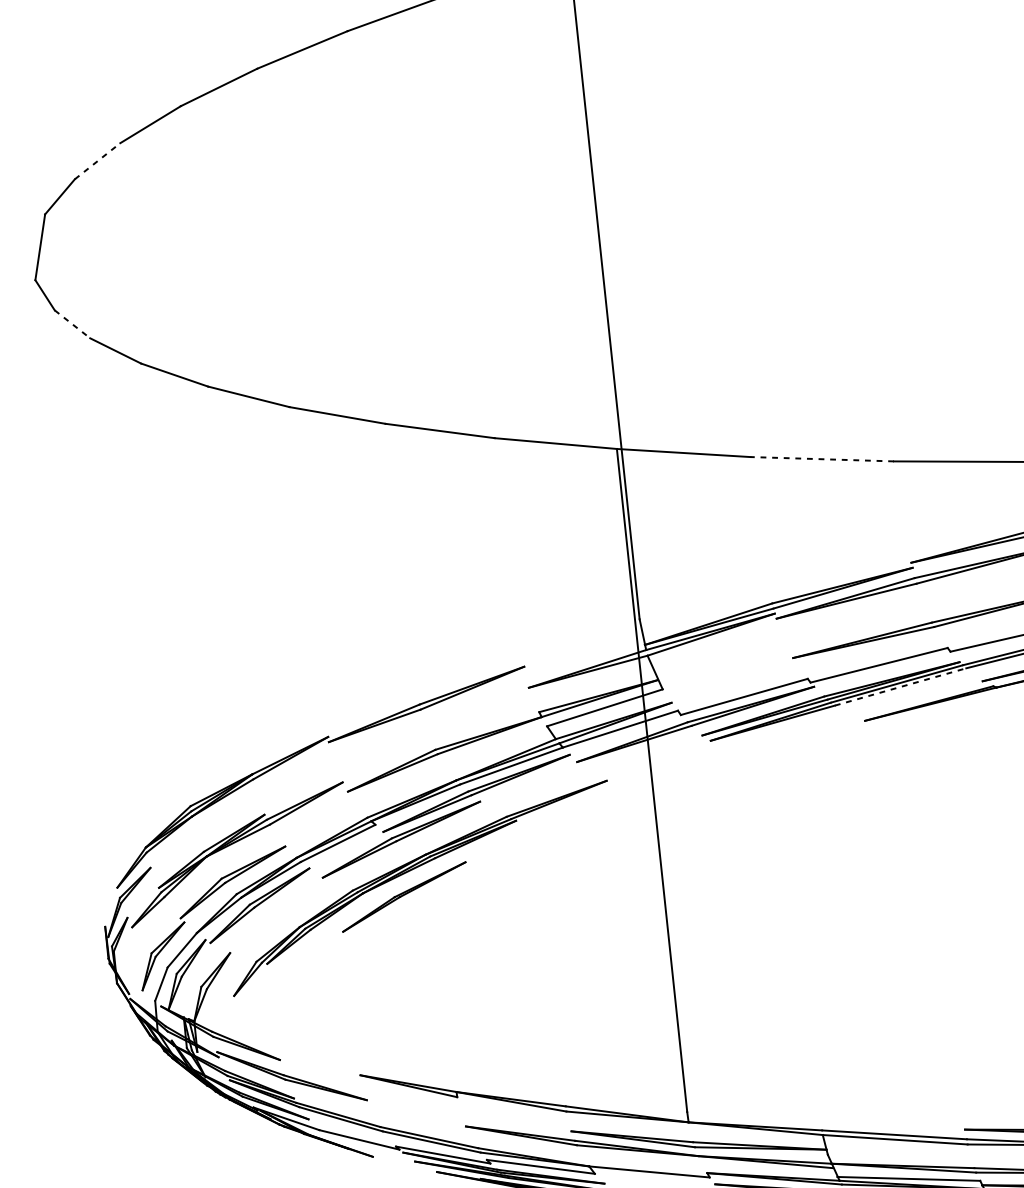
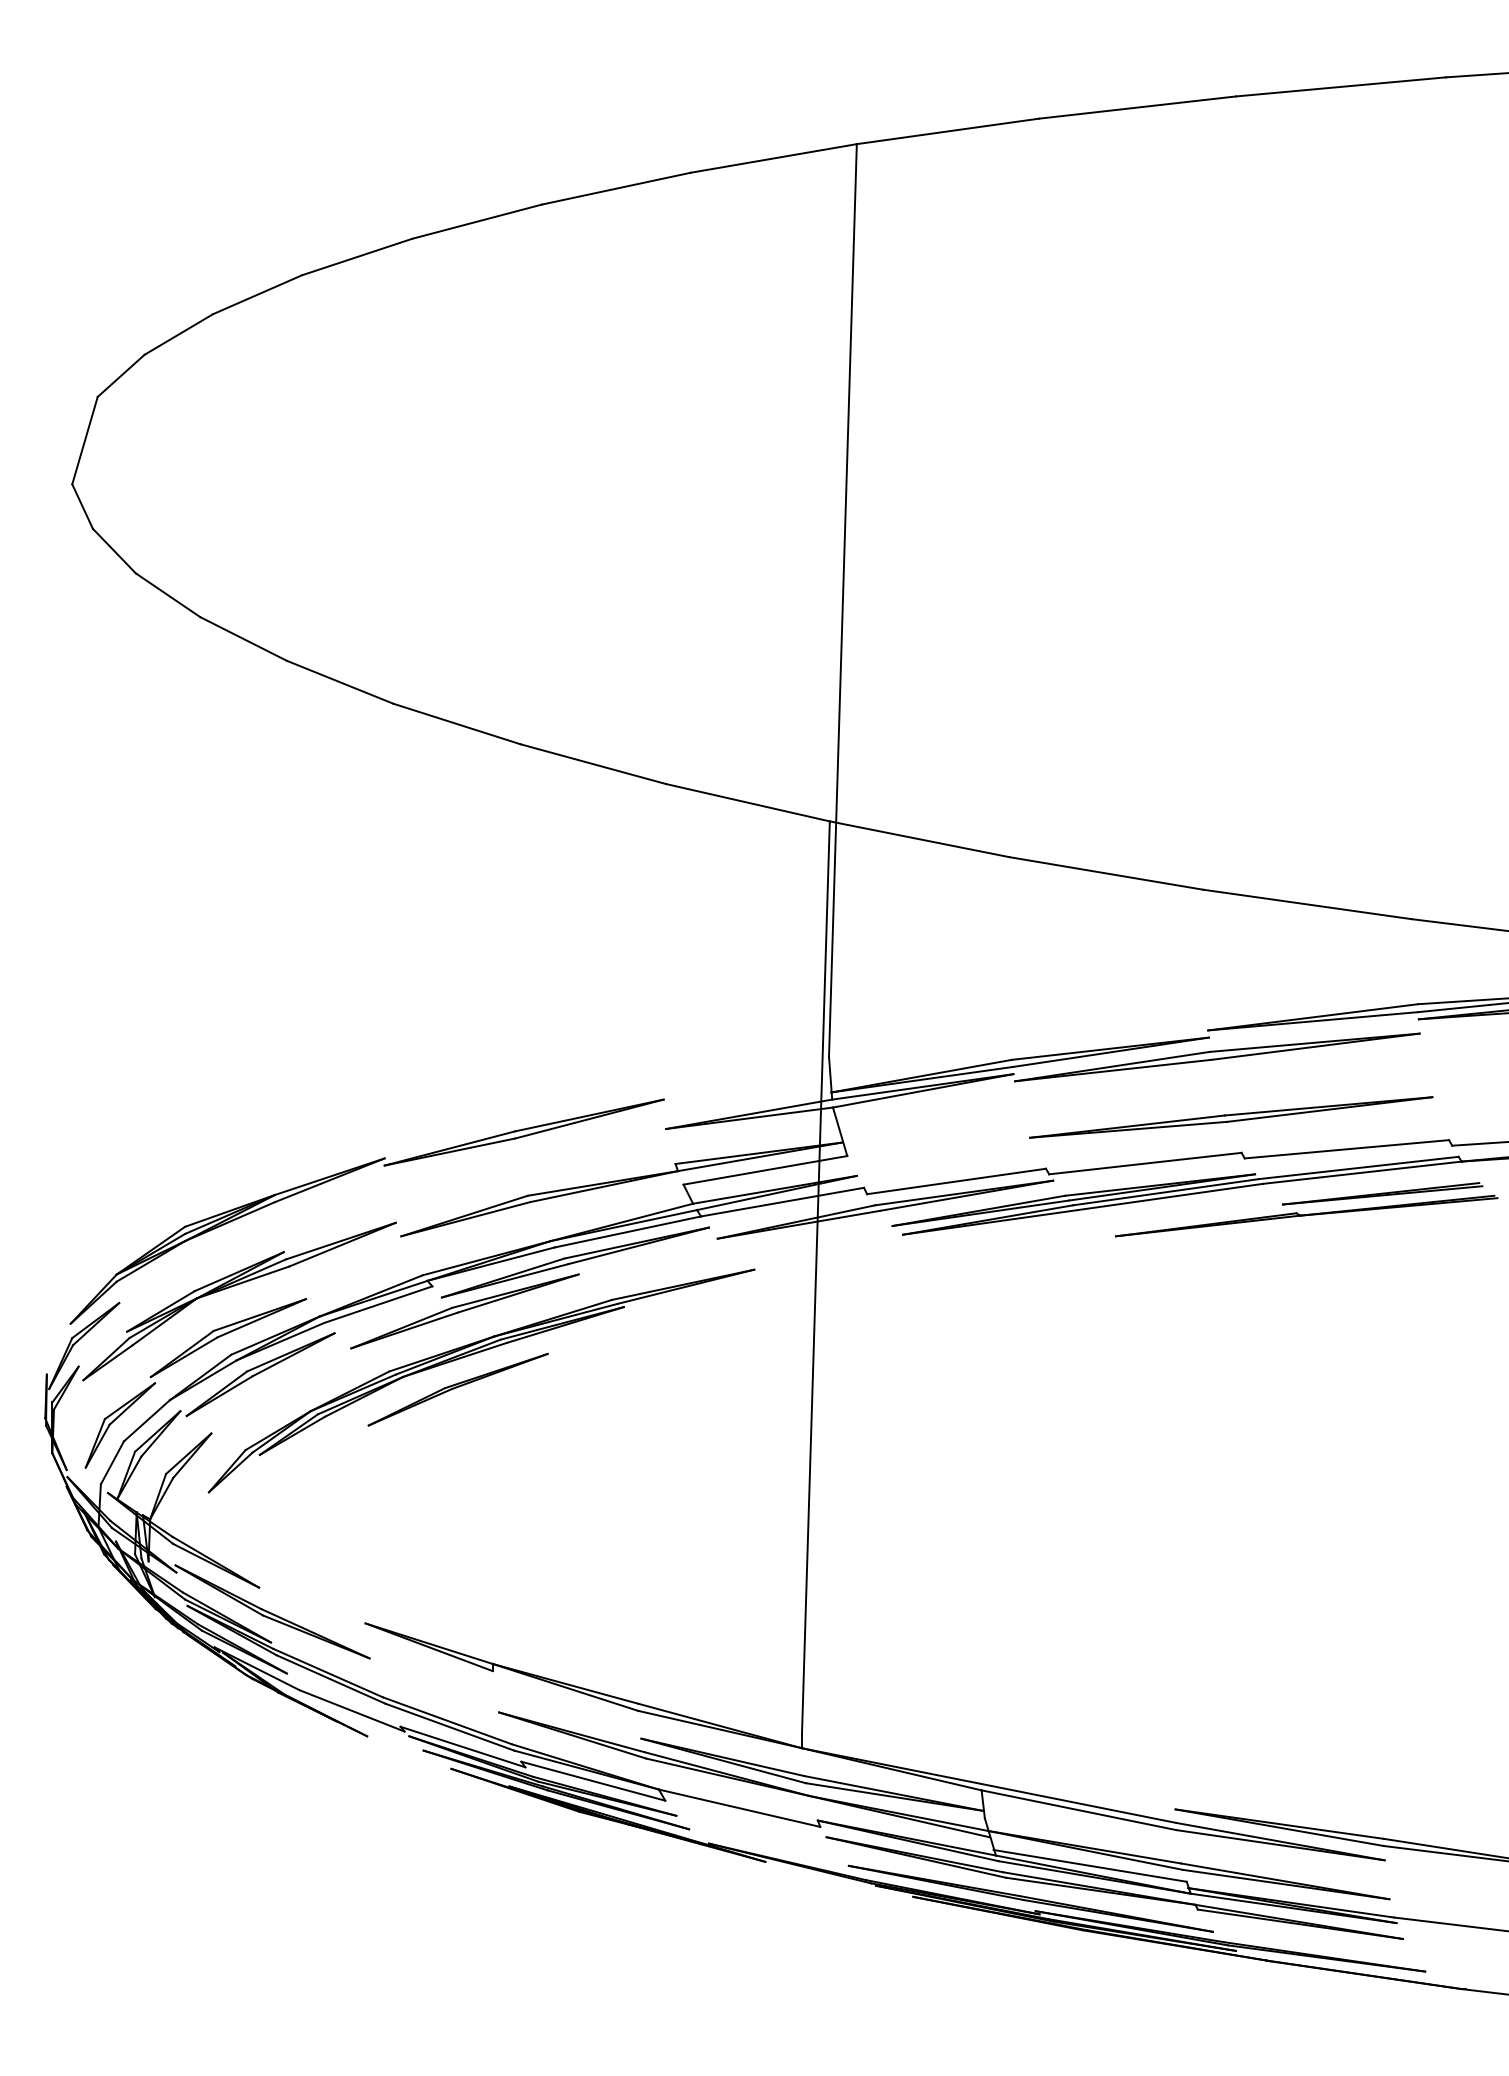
line: (97, 161) -> (178, 334), dashed -> solid
line: (72, 324) -> (114, 551), dashed -> solid
line: (821, 459) -> (1105, 873), dashed -> solid
line: (900, 686) -> (1170, 1196), dashed -> solid

